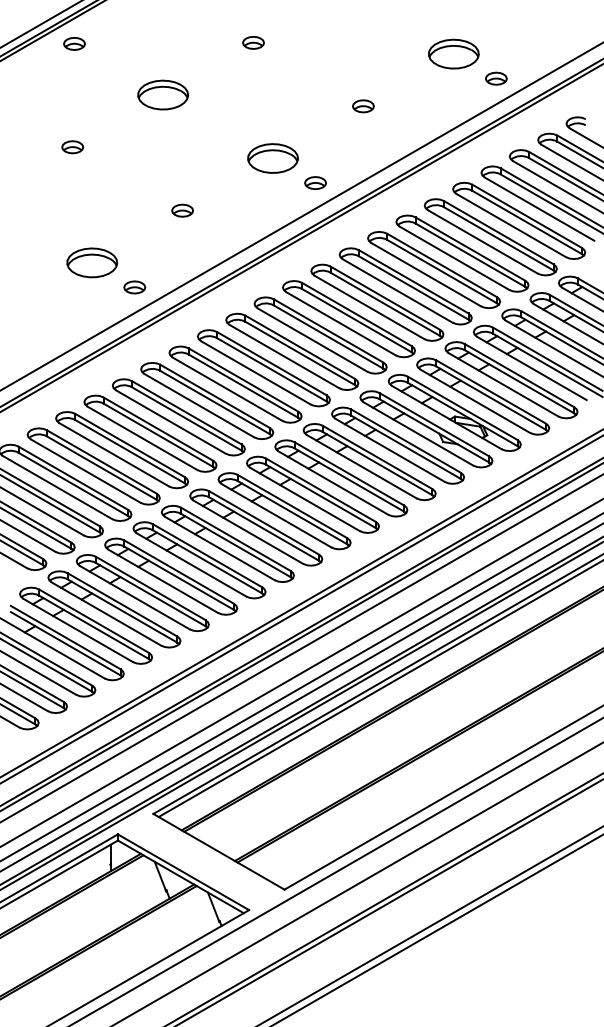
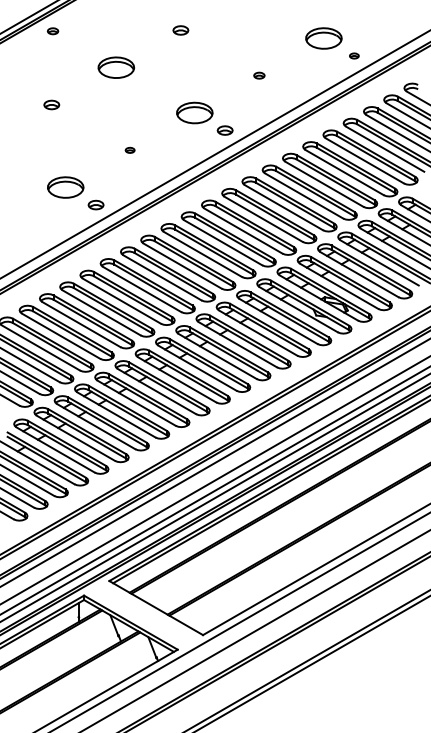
part: (73, 44) -> (52, 31), size x0.7
part: (496, 77) -> (354, 55), size x0.6
part: (363, 105) -> (259, 75), size x0.7
part: (181, 210) -> (129, 150), size x0.6

